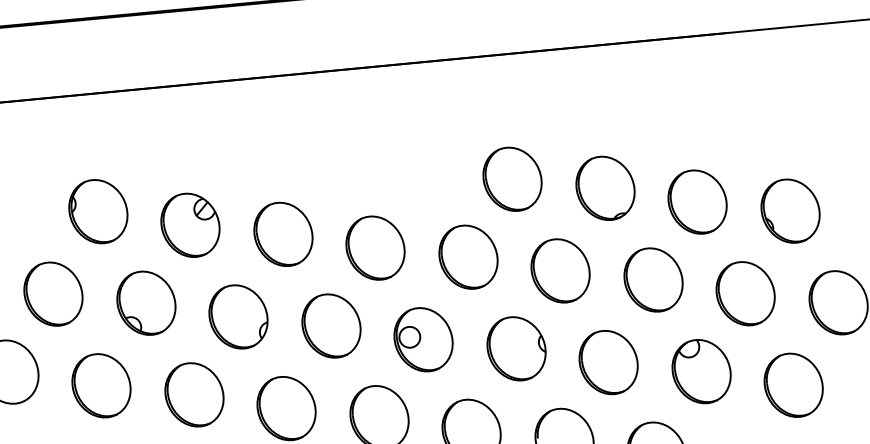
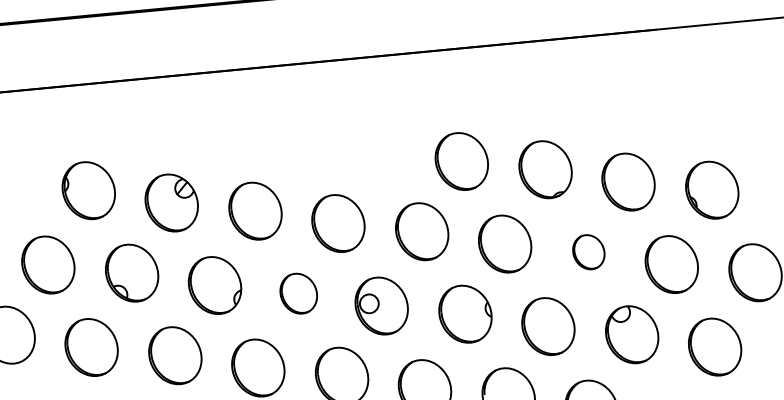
part: (653, 279) -> (588, 251), size x0.6
part: (331, 325) -> (298, 293), size x0.7

